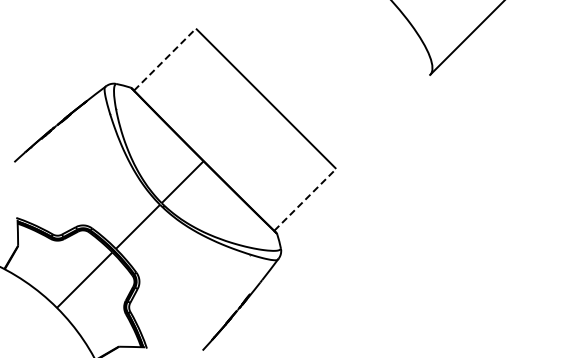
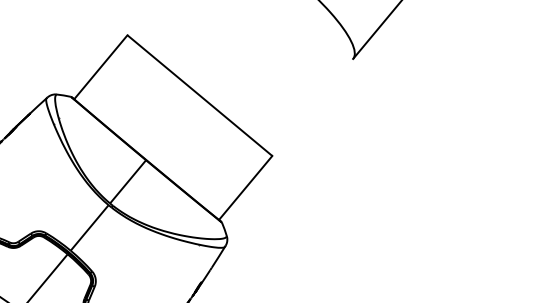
line: (165, 59) -> (101, 67), dashed -> solid
line: (305, 199) -> (245, 187), dashed -> solid

